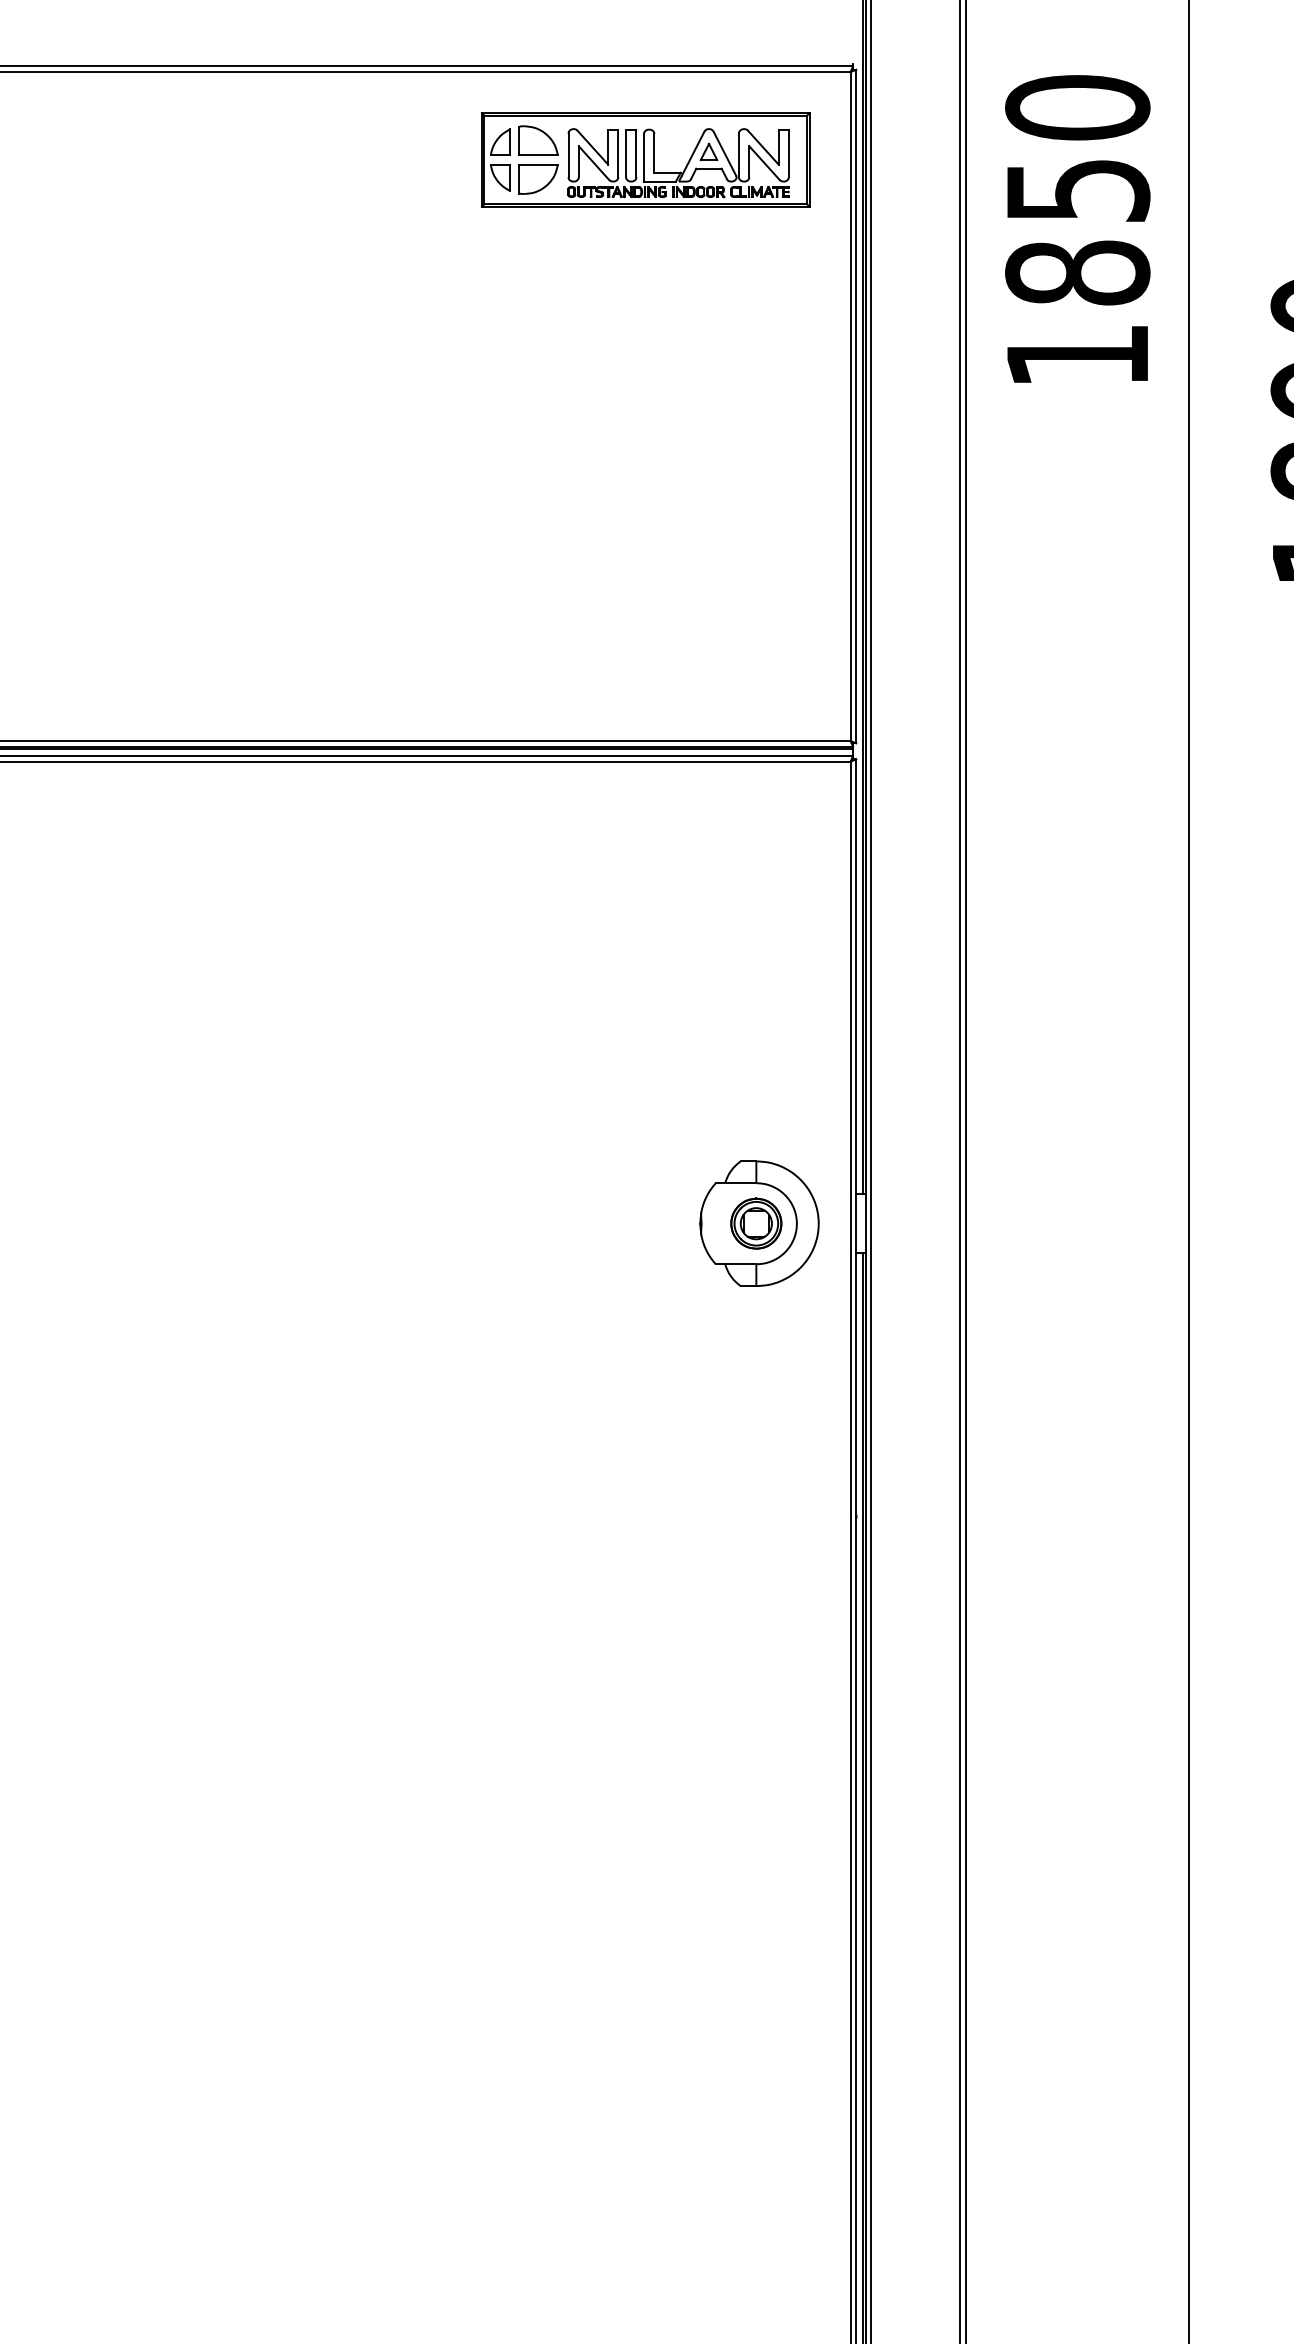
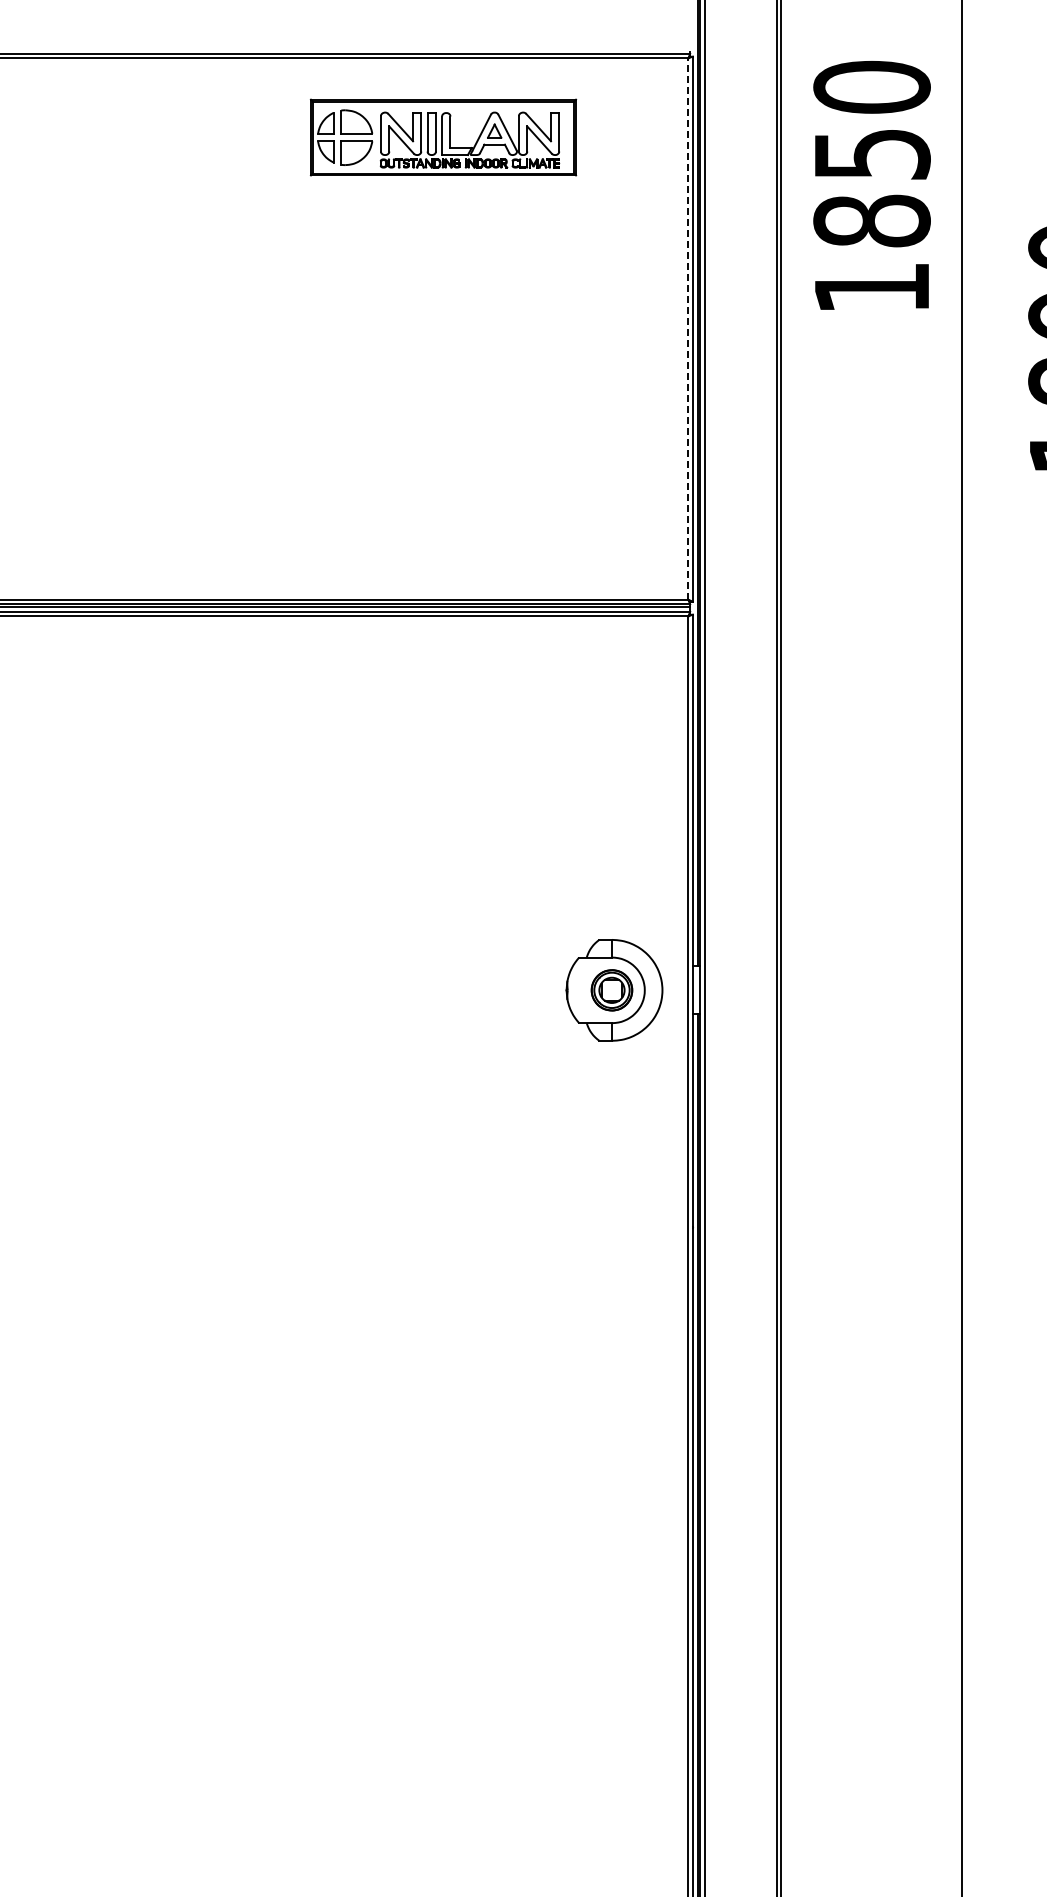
part: (645, 159) -> (443, 137), moved
line: (850, 407) -> (688, 329), solid -> dashed

